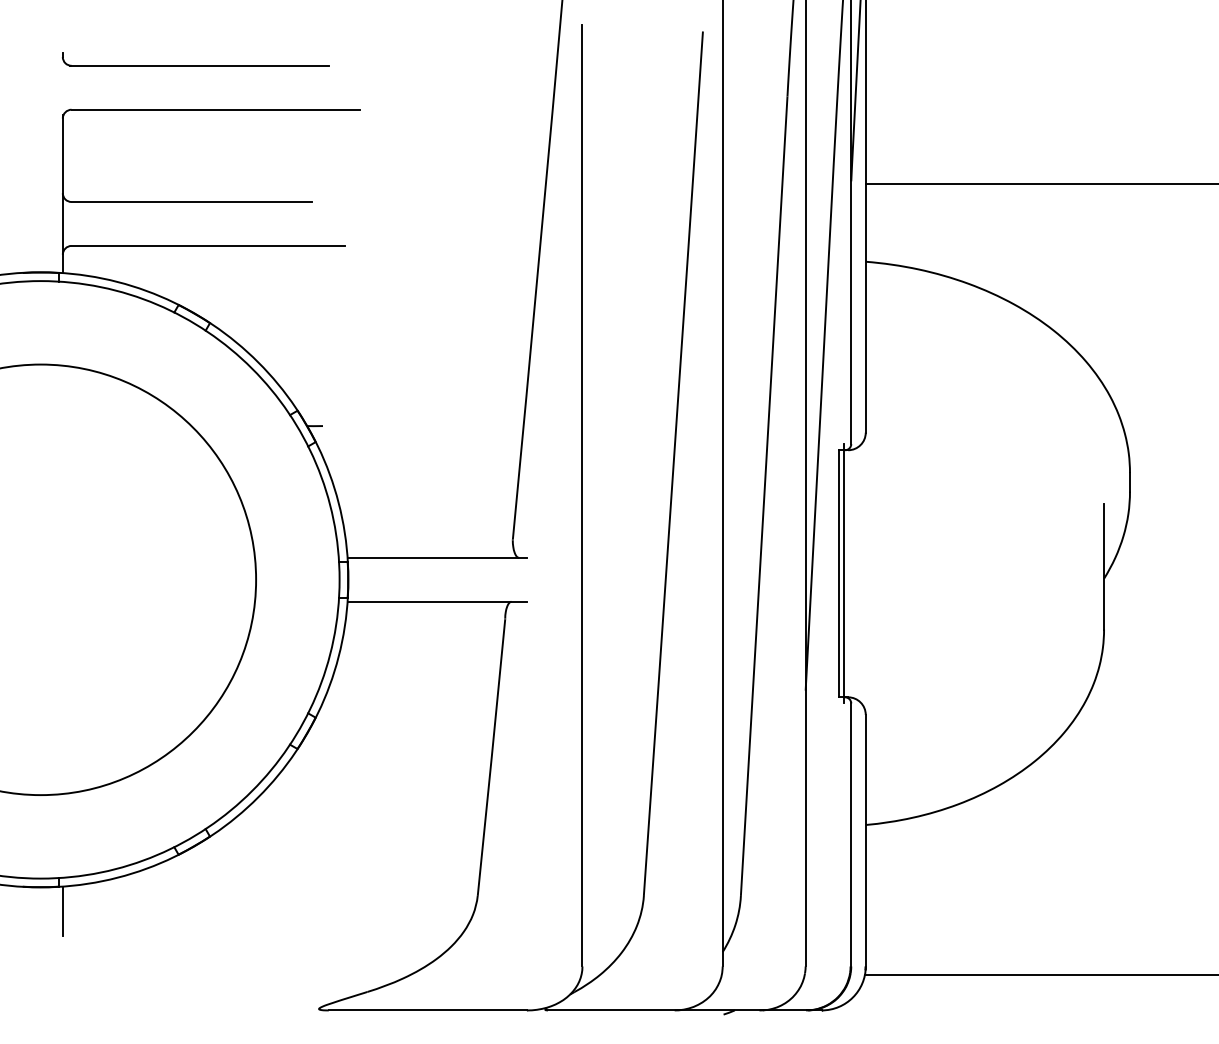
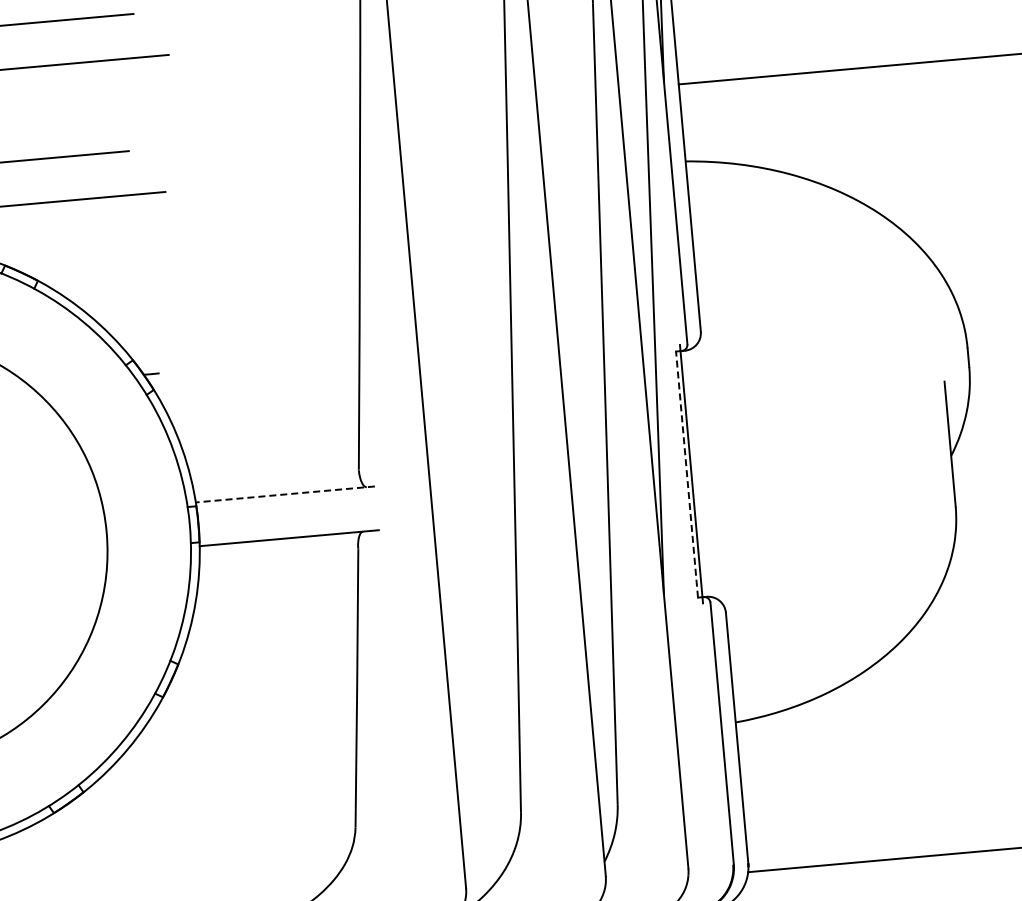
line: (437, 557) -> (285, 494), solid -> dashed
line: (839, 573) -> (687, 474), solid -> dashed

